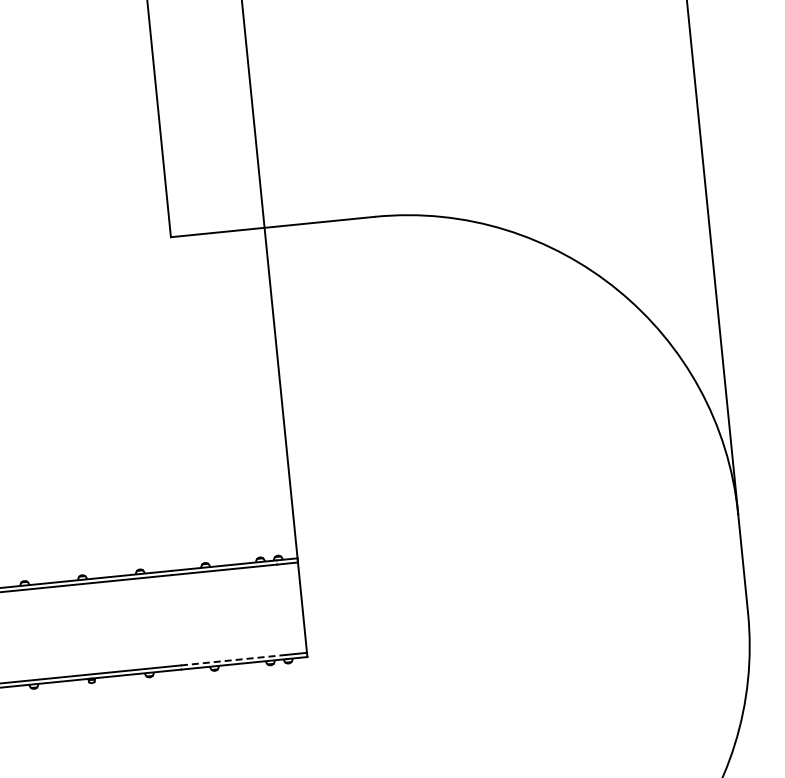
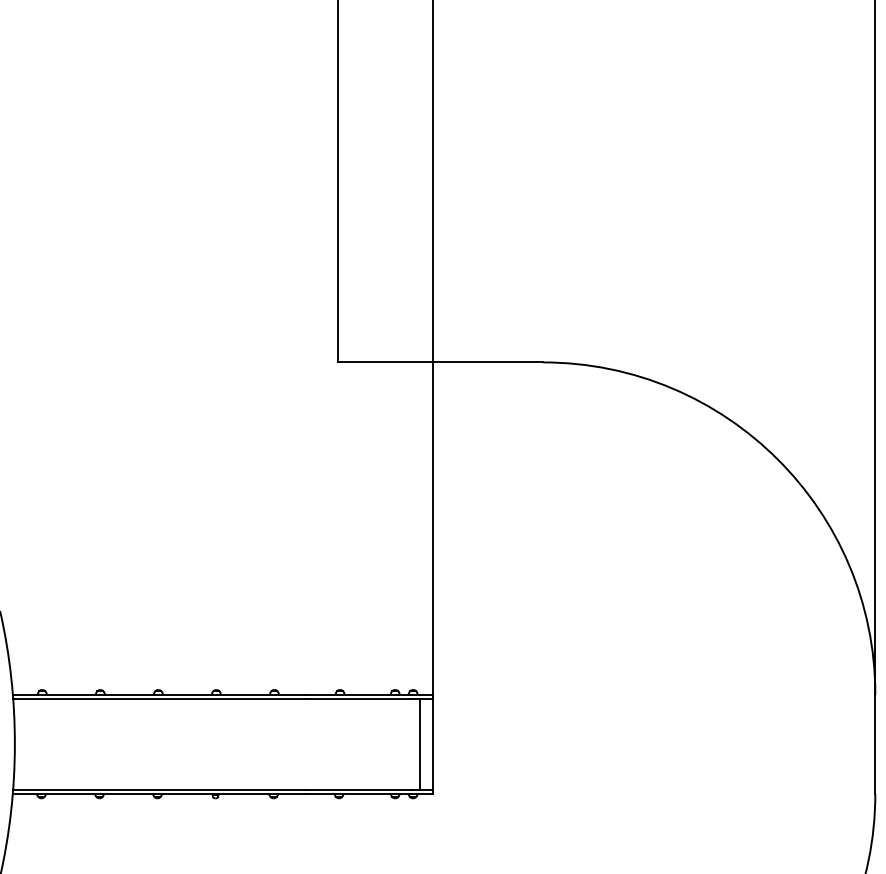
line: (290, 608) -> (420, 743), added
line: (233, 660) -> (358, 789), dashed -> solid

